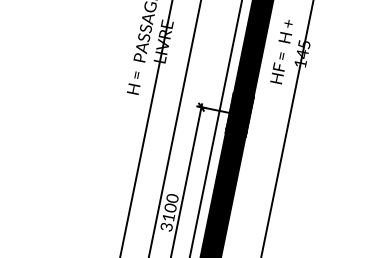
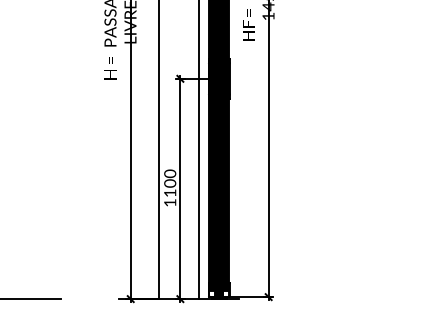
text: (167, 226) -> (170, 202), 3100 -> 1100

